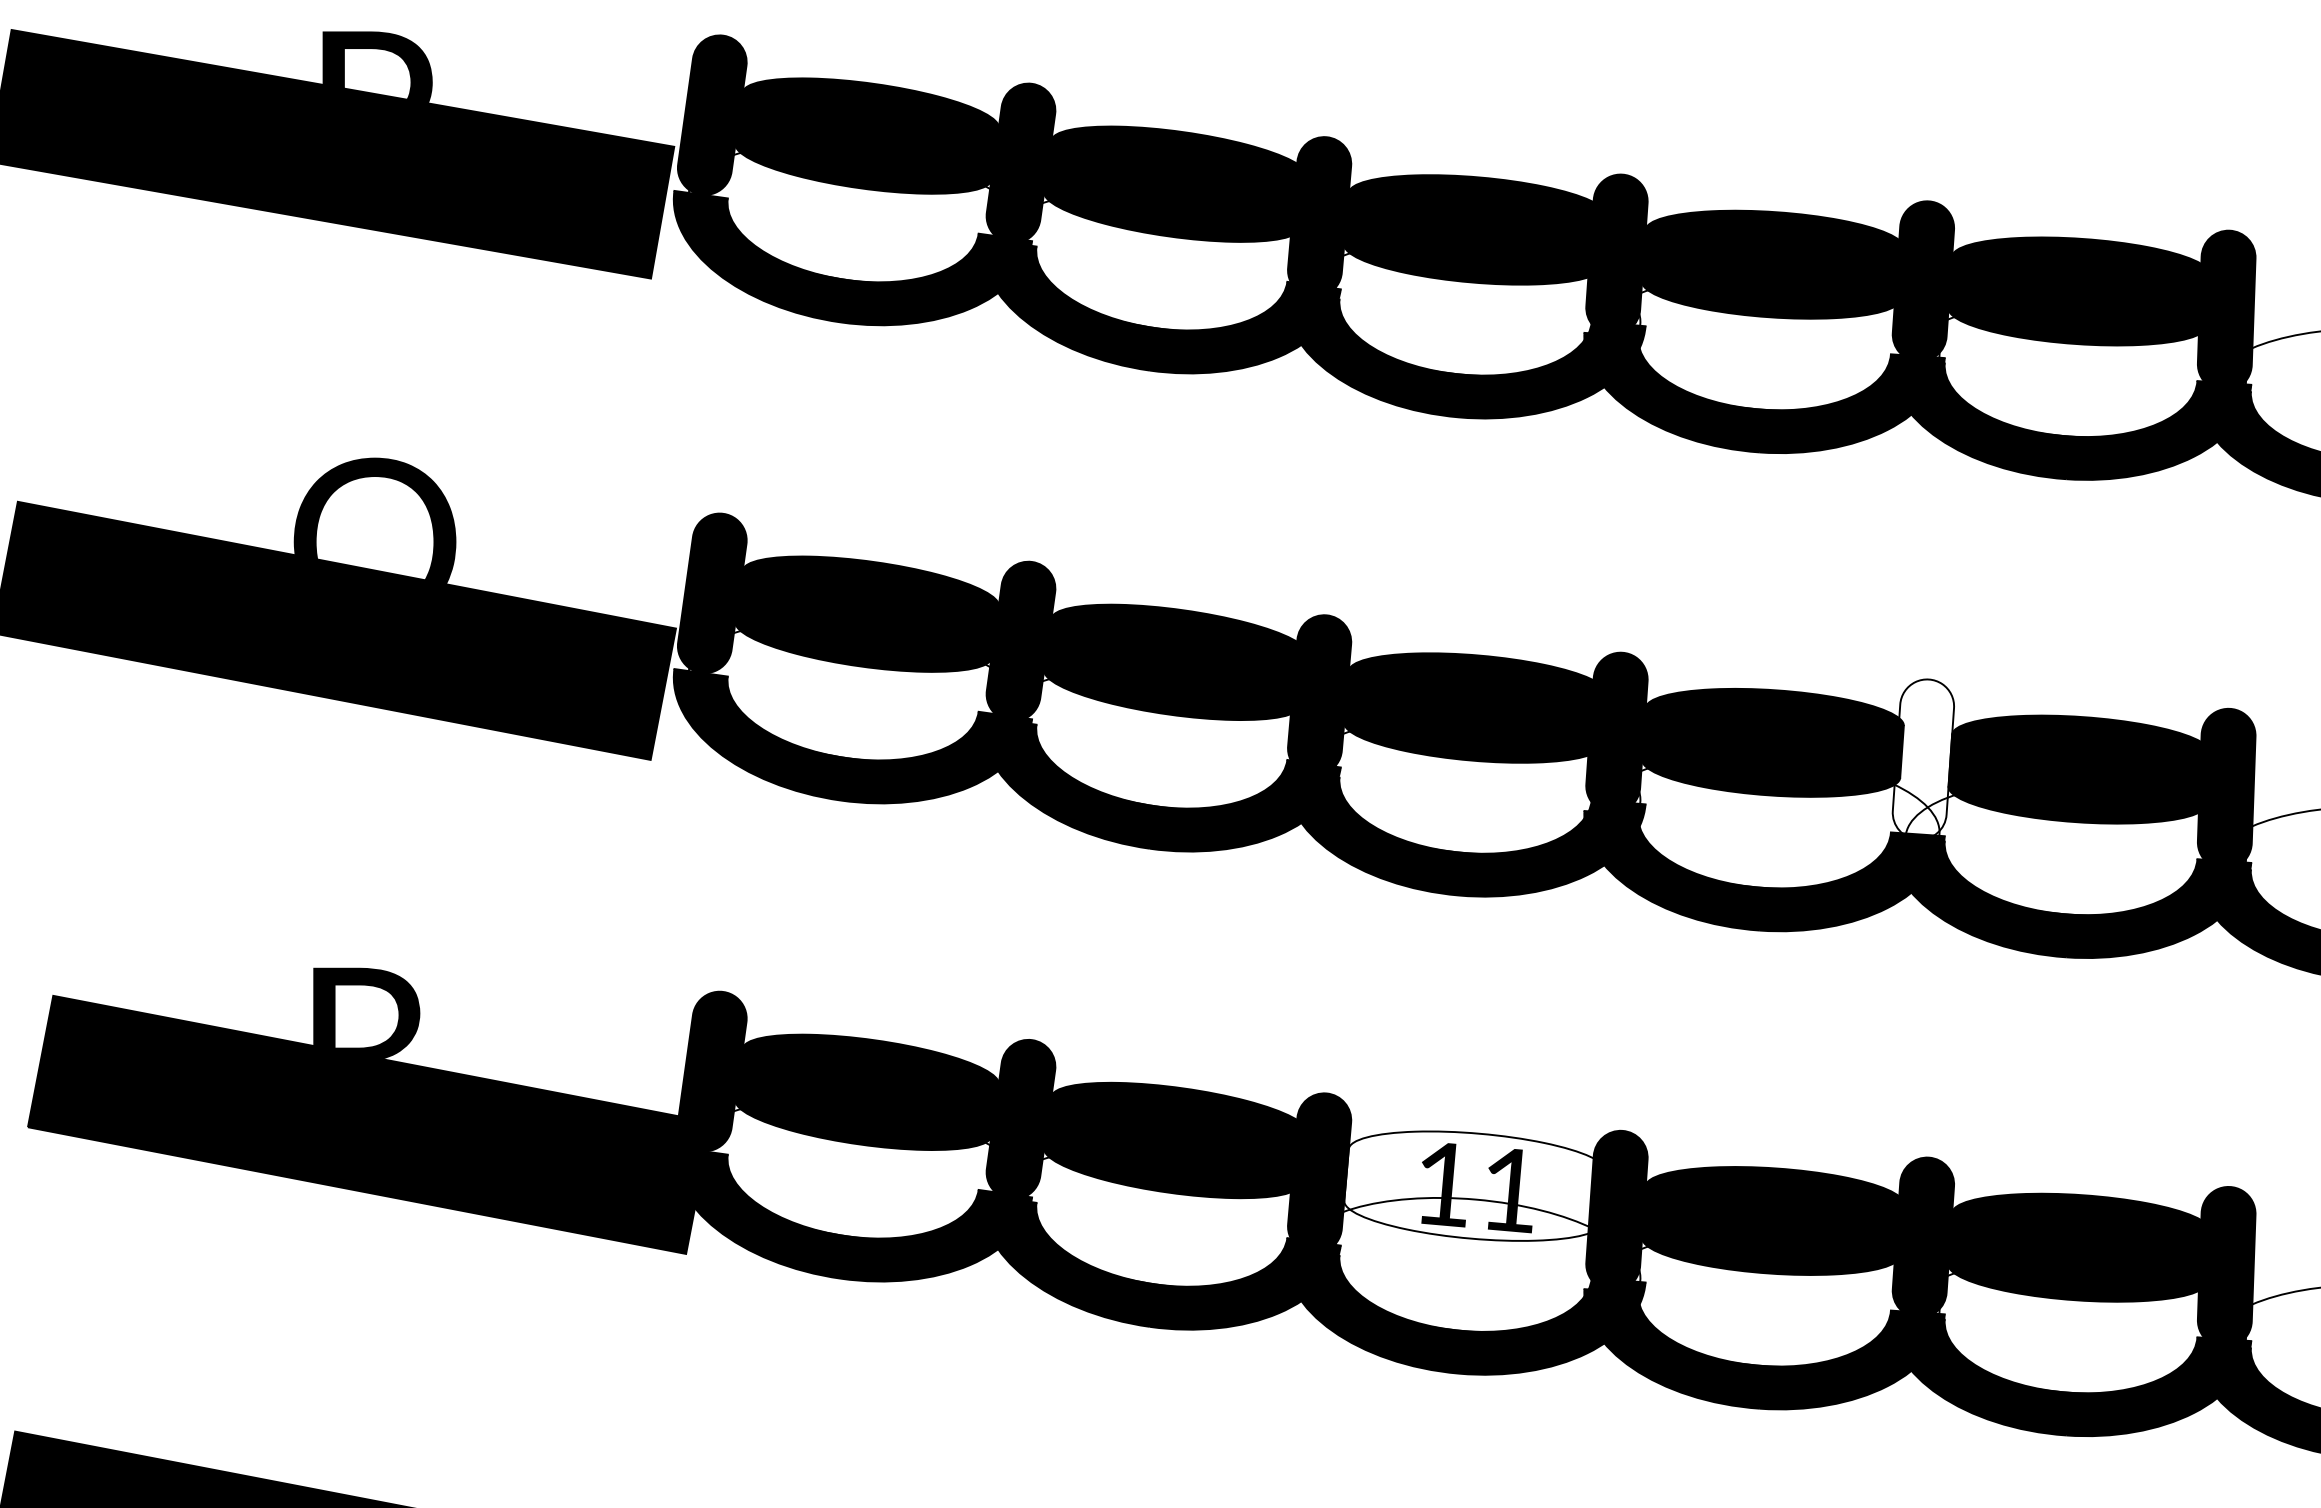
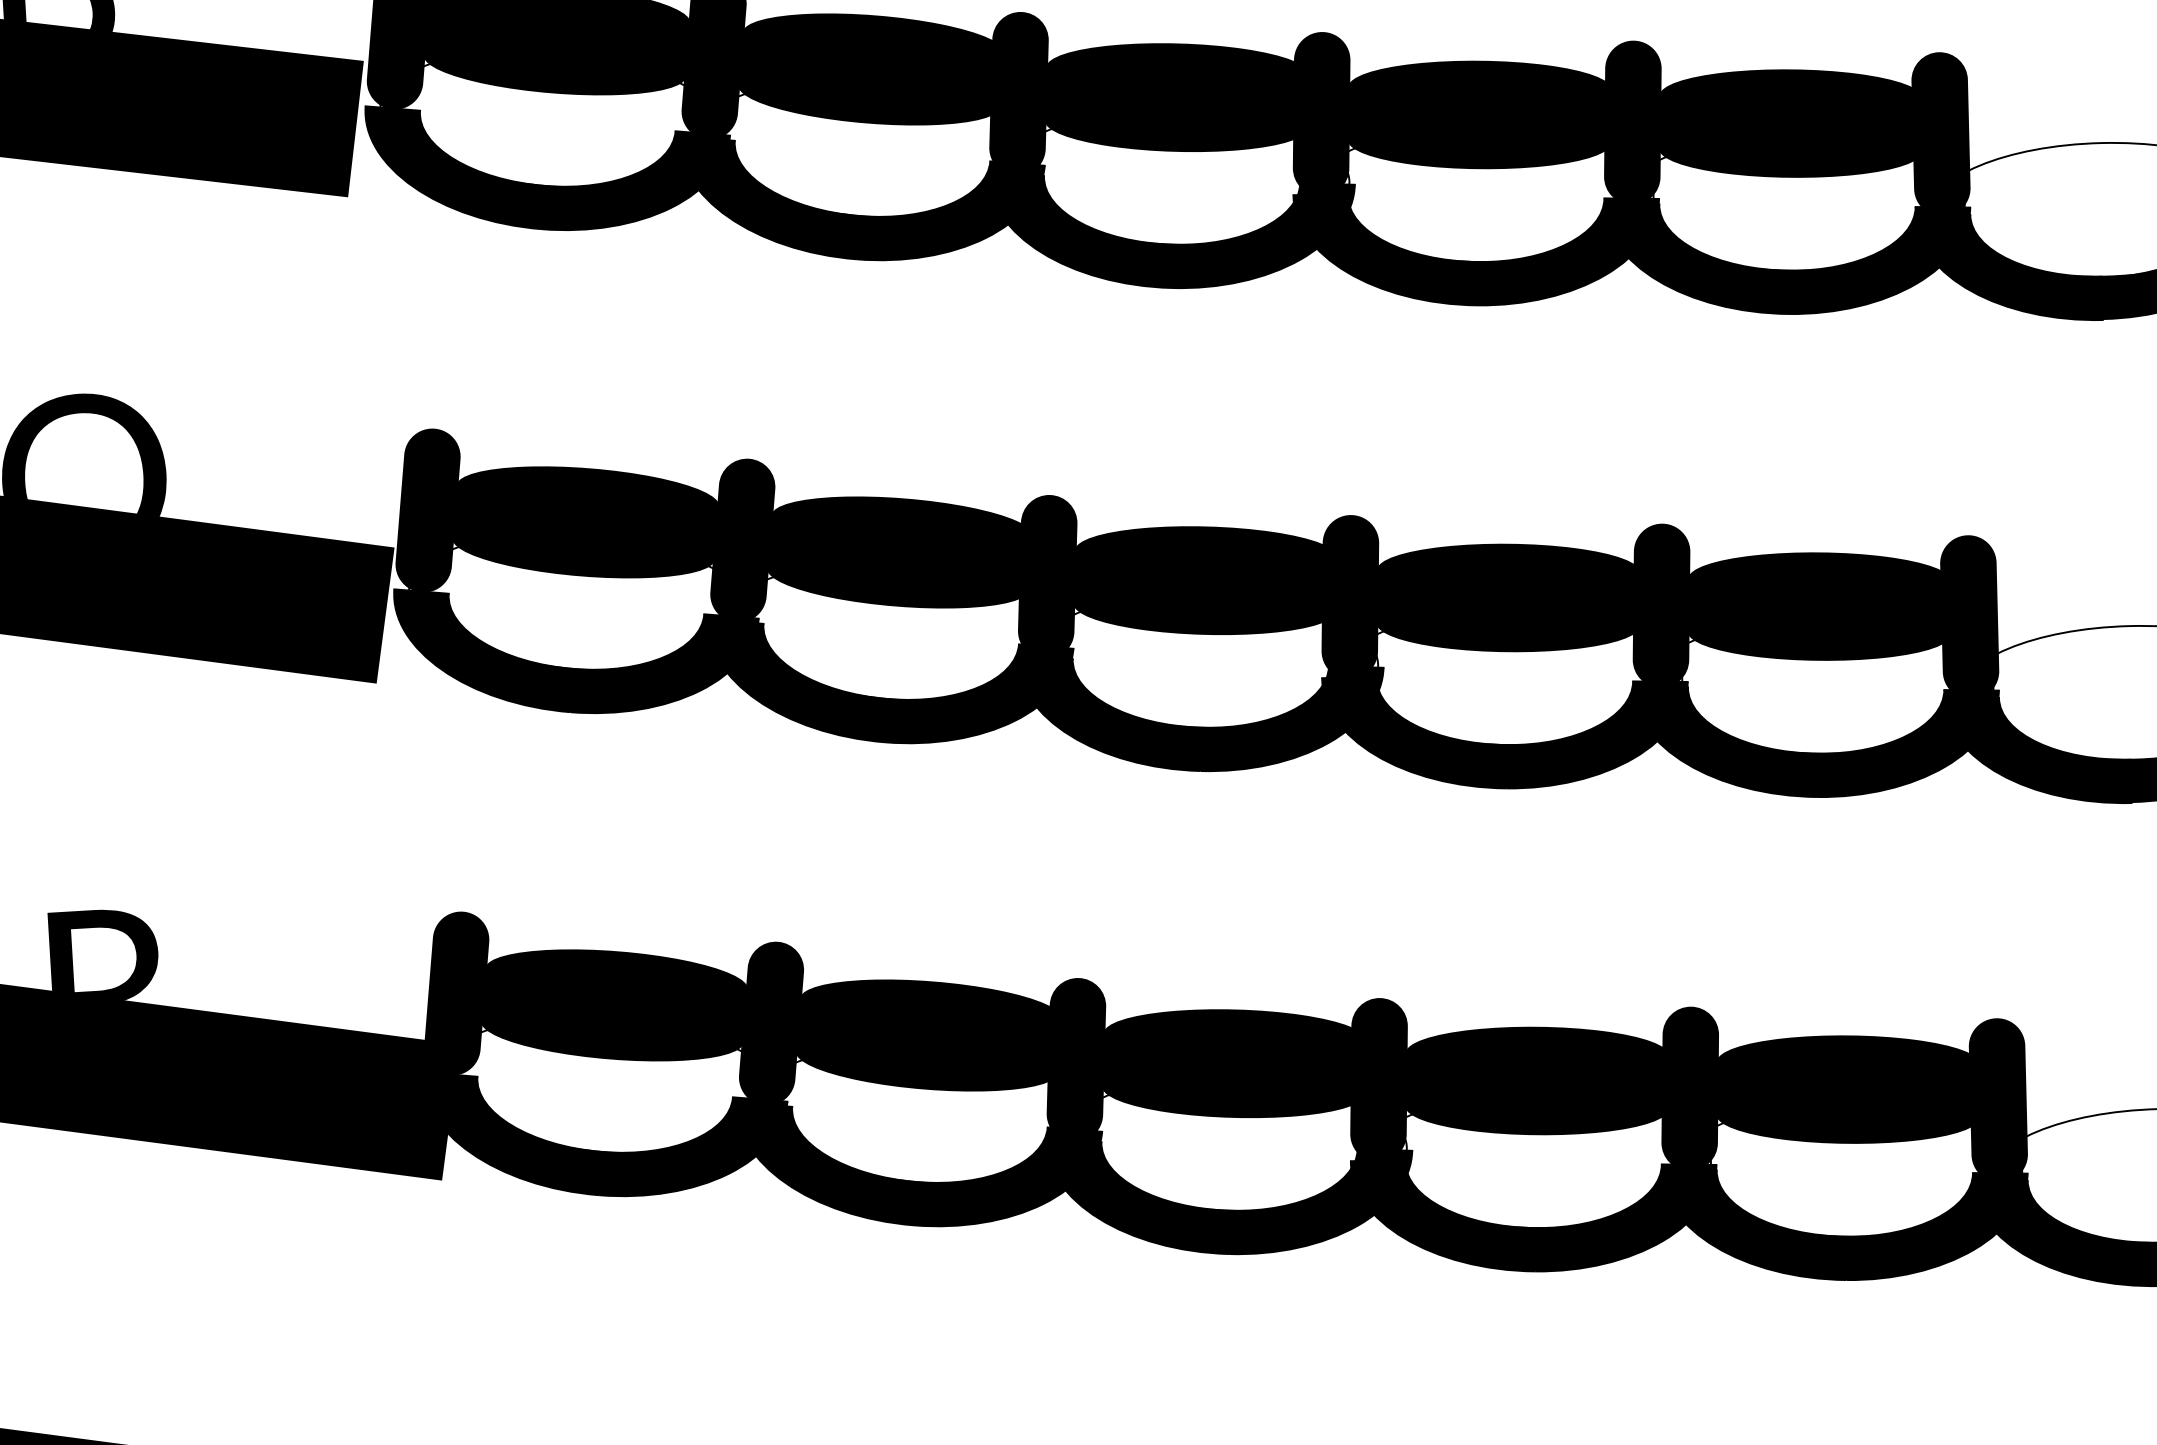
fill: (1923, 759) -> (1661, 605), added
fill: (1475, 1185) -> (1234, 1063), added

